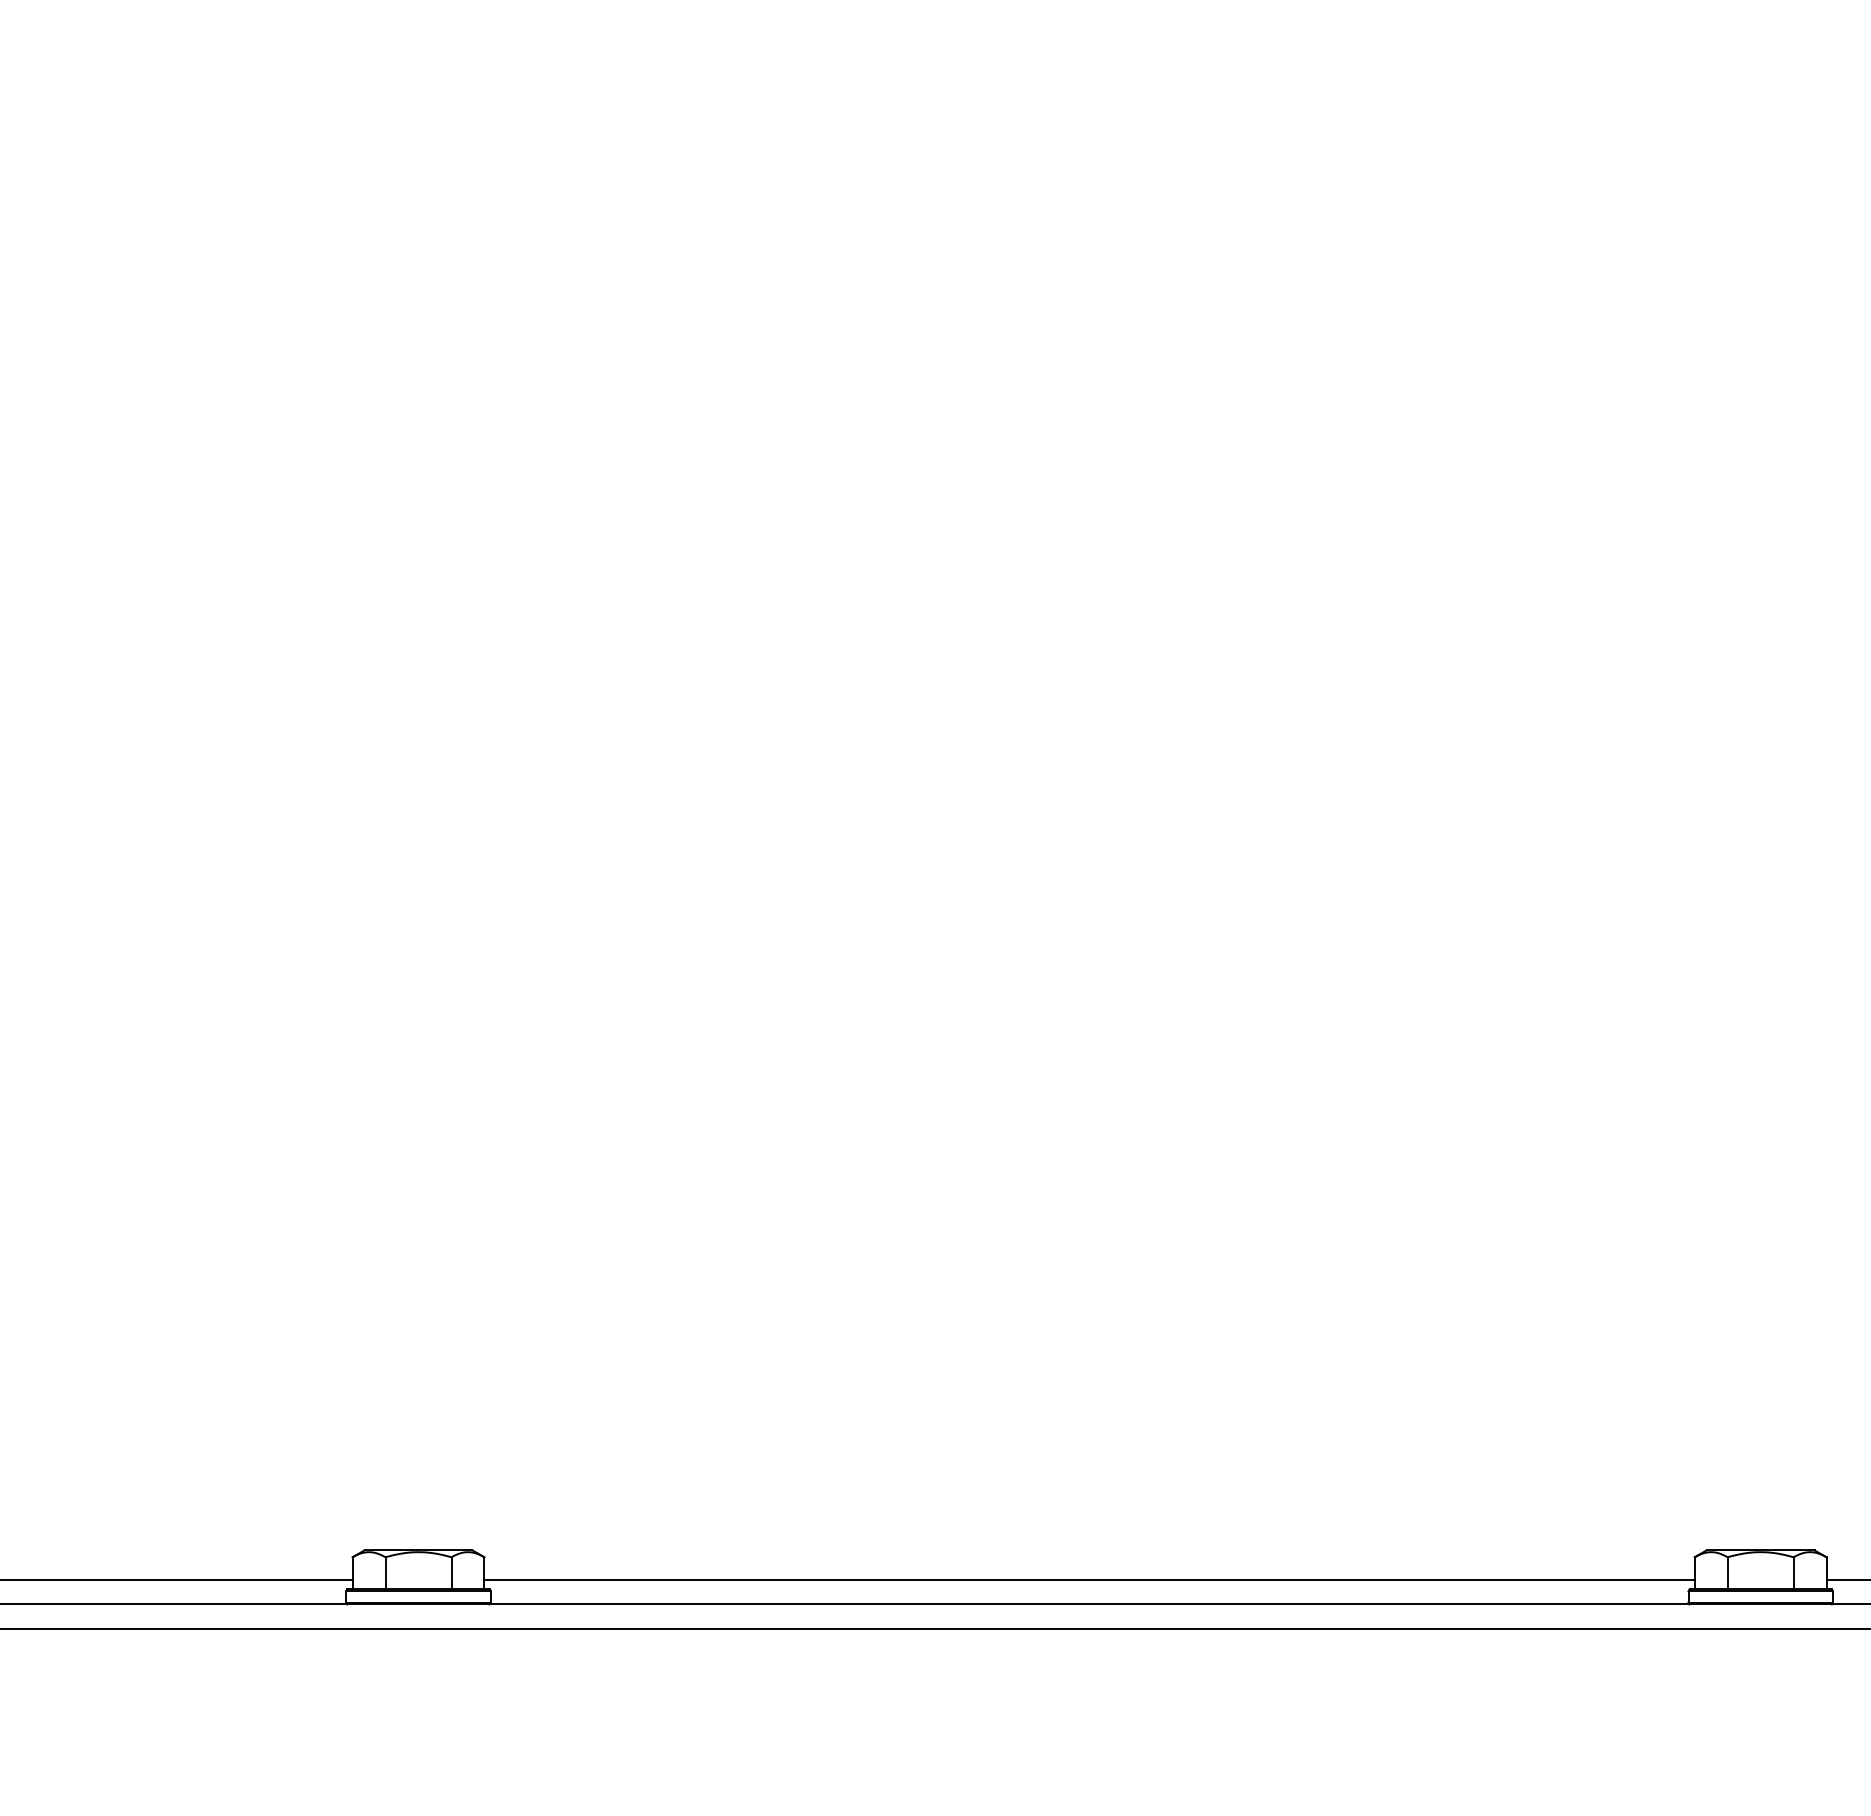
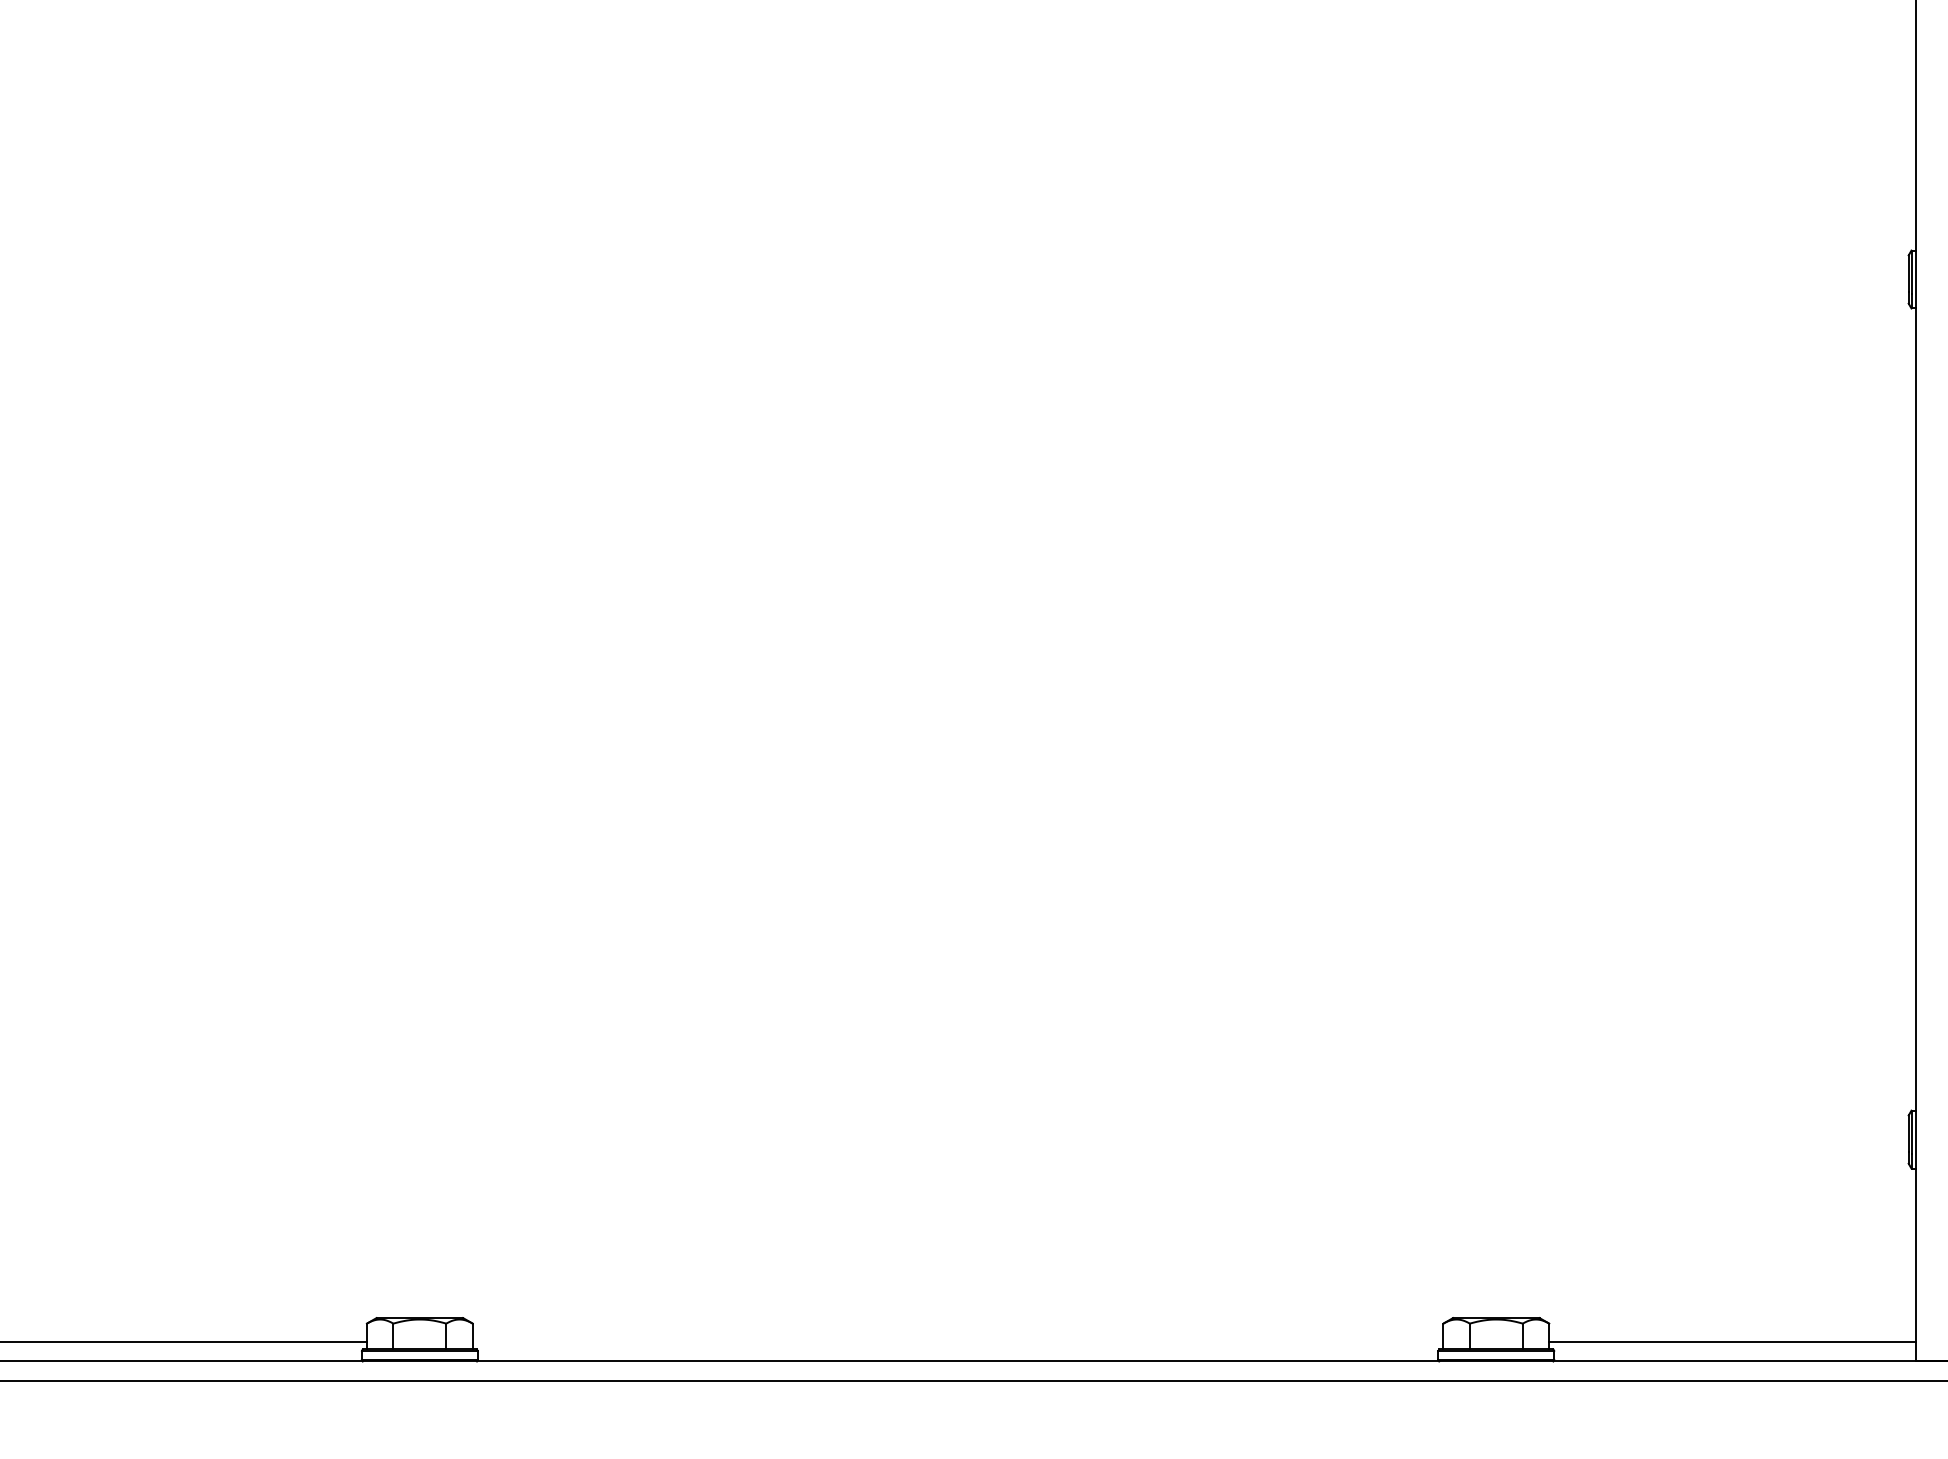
line: (1088, 1580) -> (957, 1342), removed

